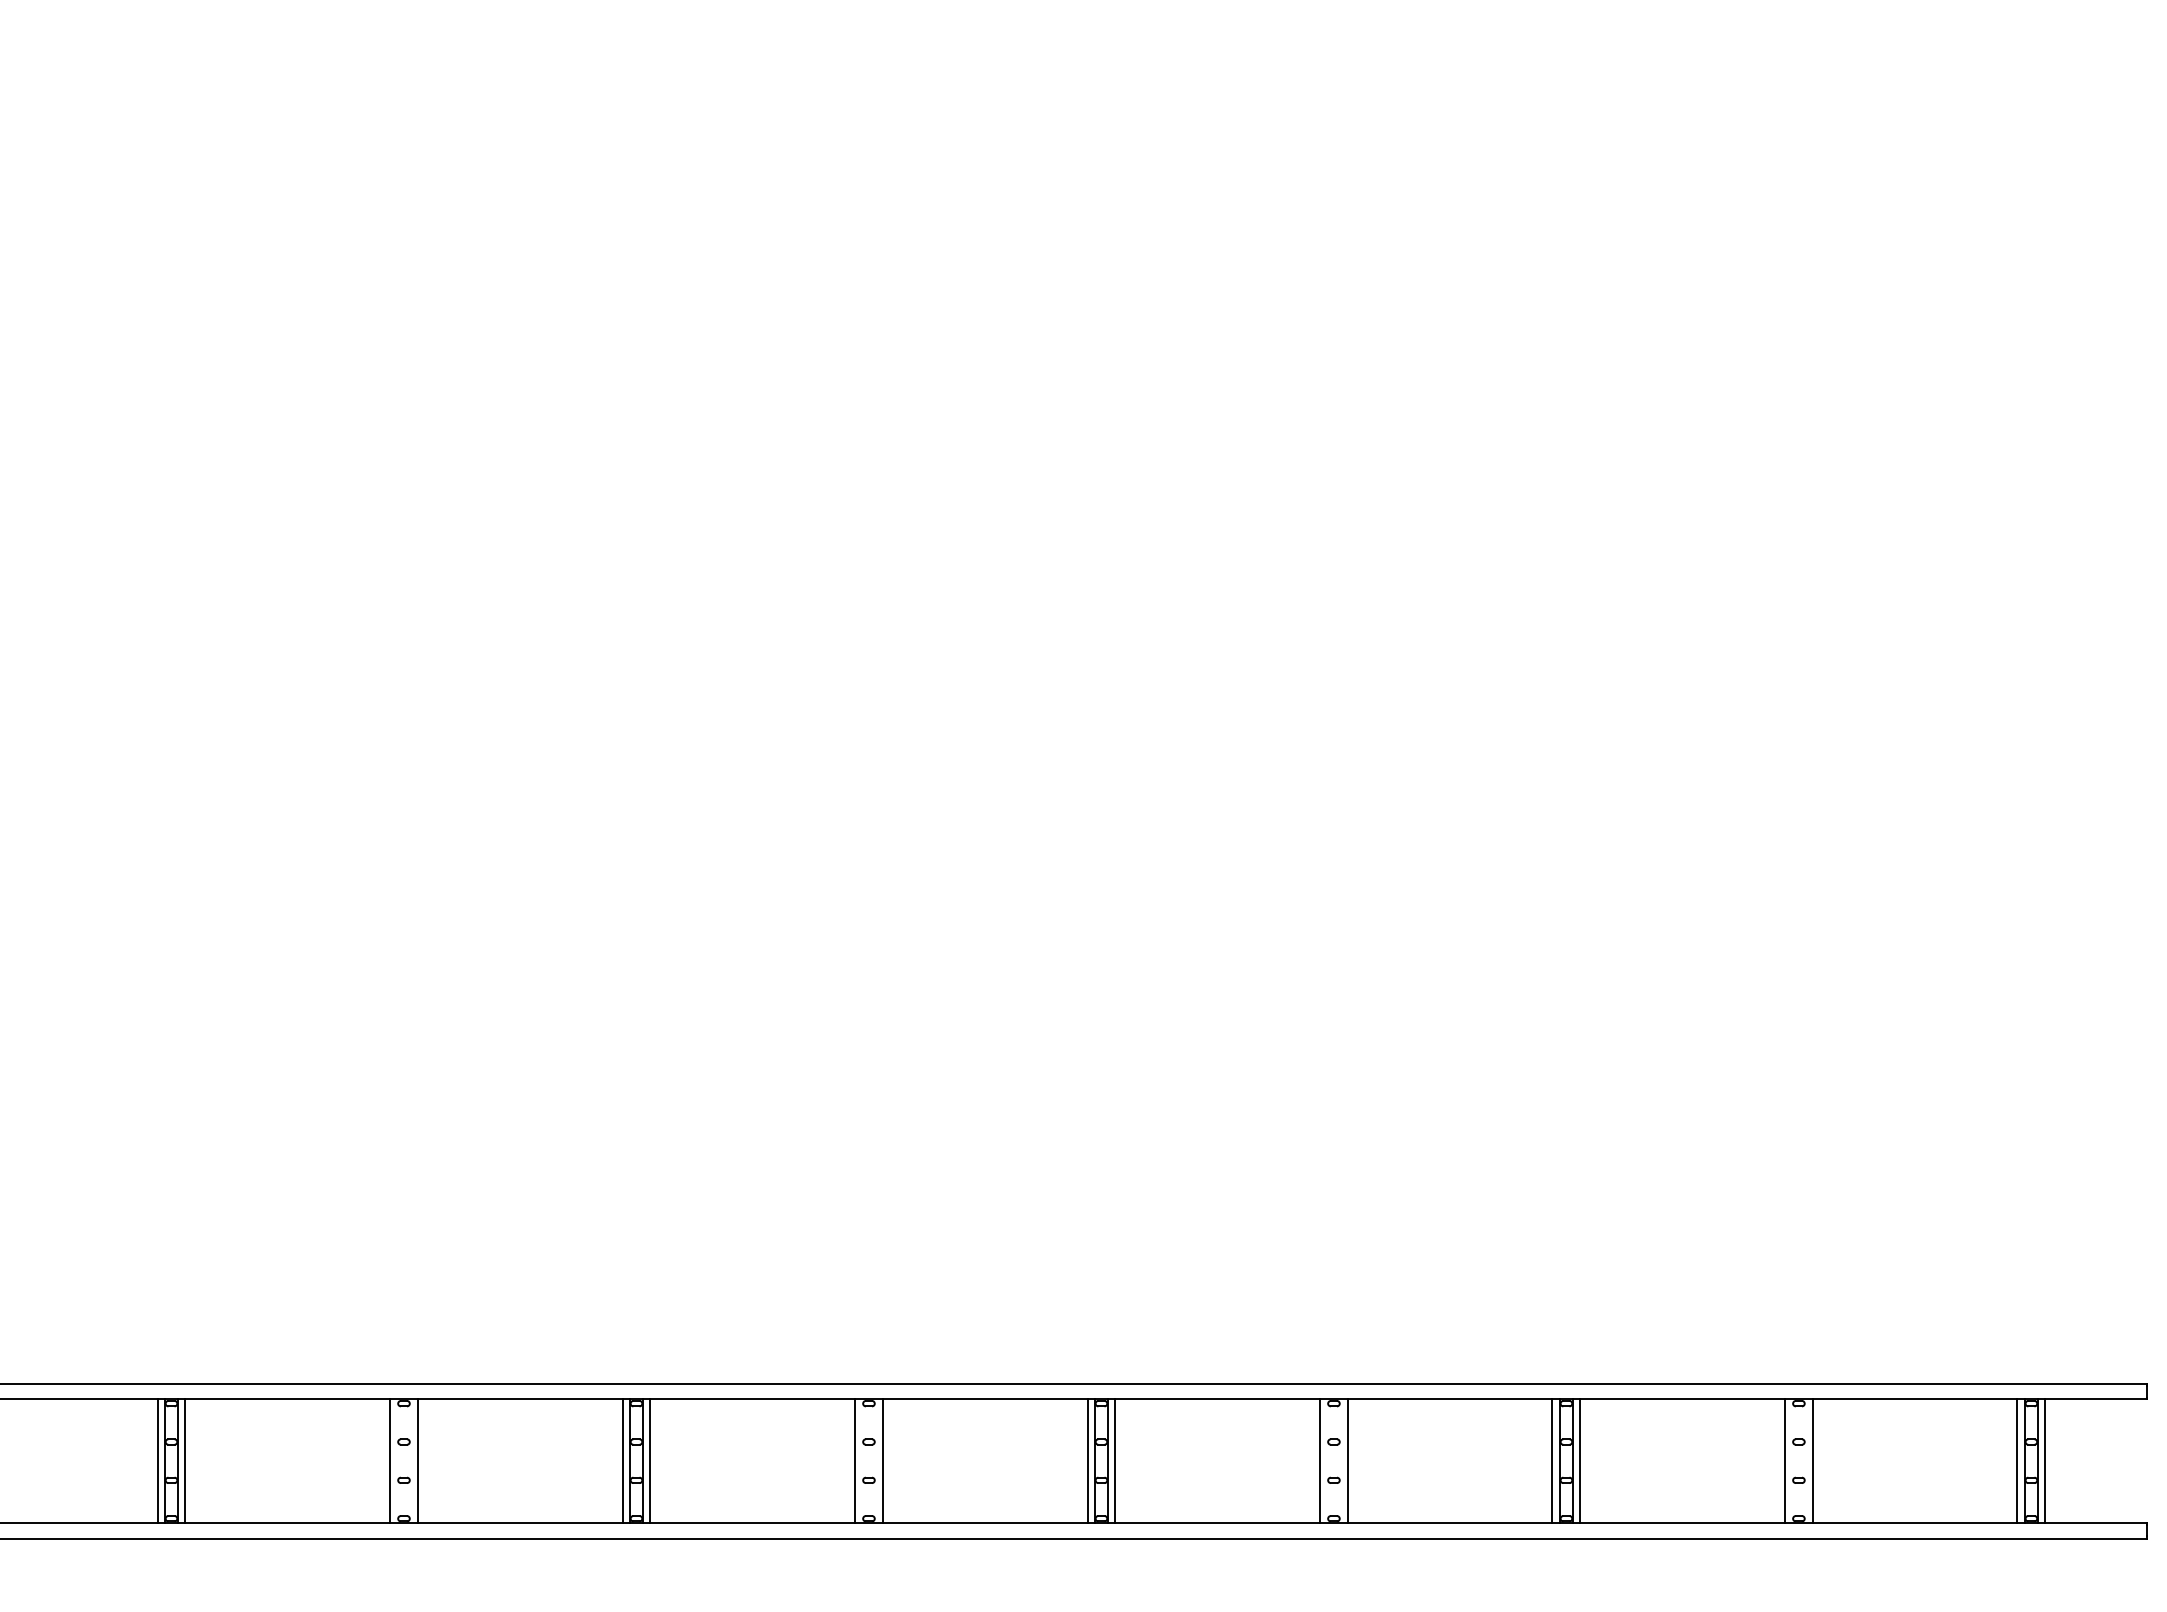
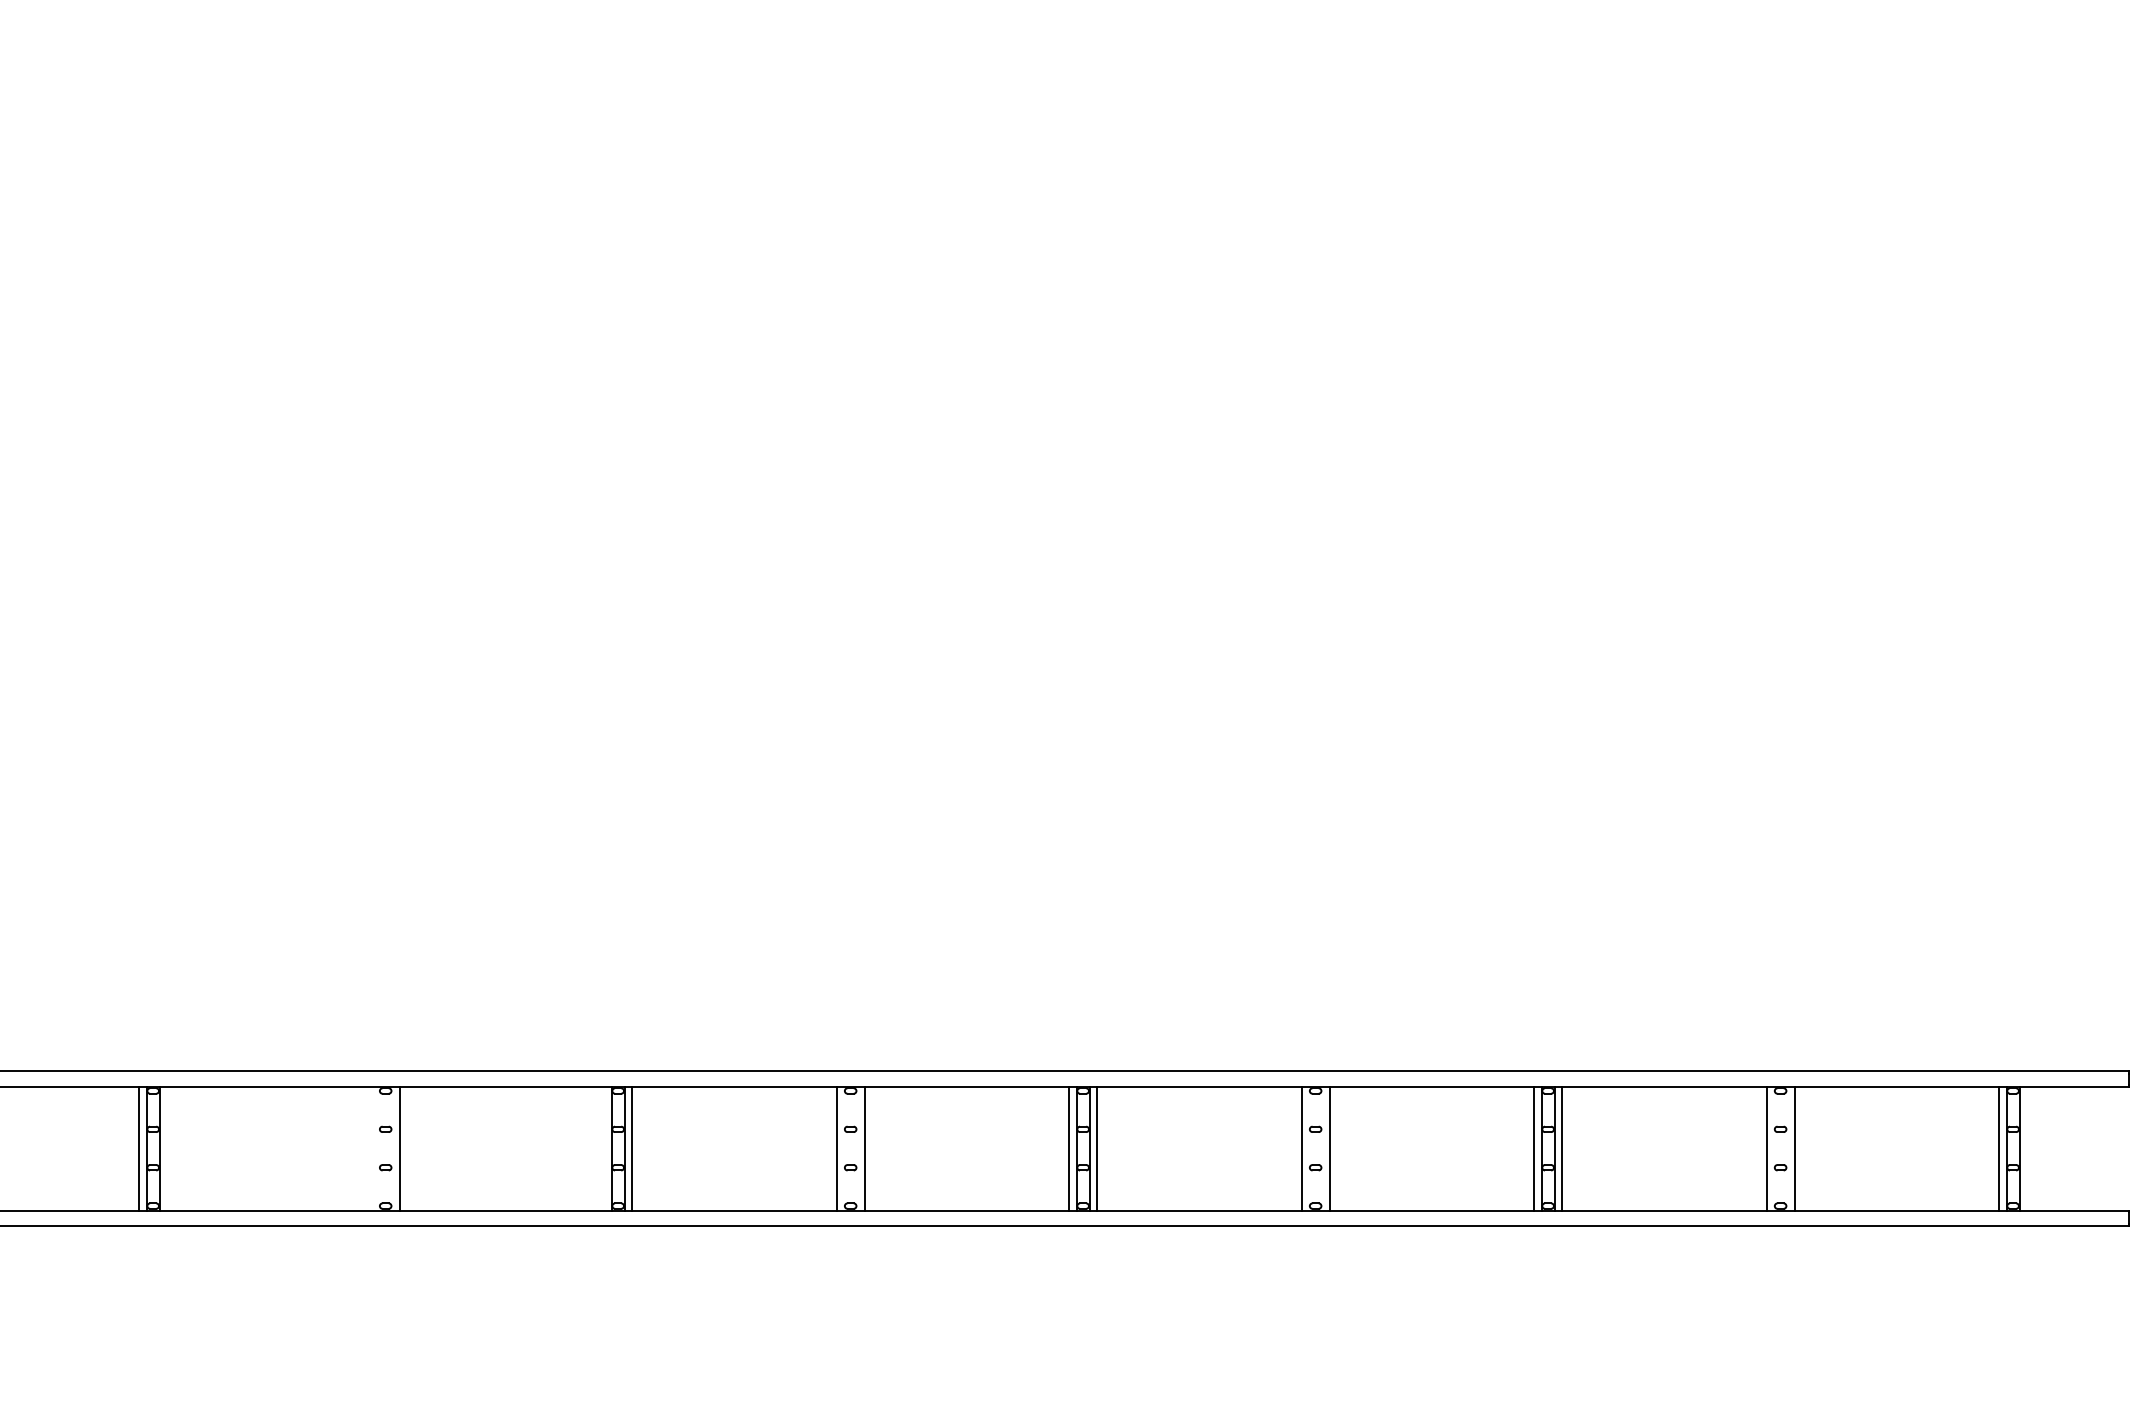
line: (185, 1461) -> (167, 1148), removed
line: (390, 1461) -> (372, 1148), removed
line: (622, 1461) -> (604, 1148), removed
line: (2045, 1461) -> (2027, 1148), removed

